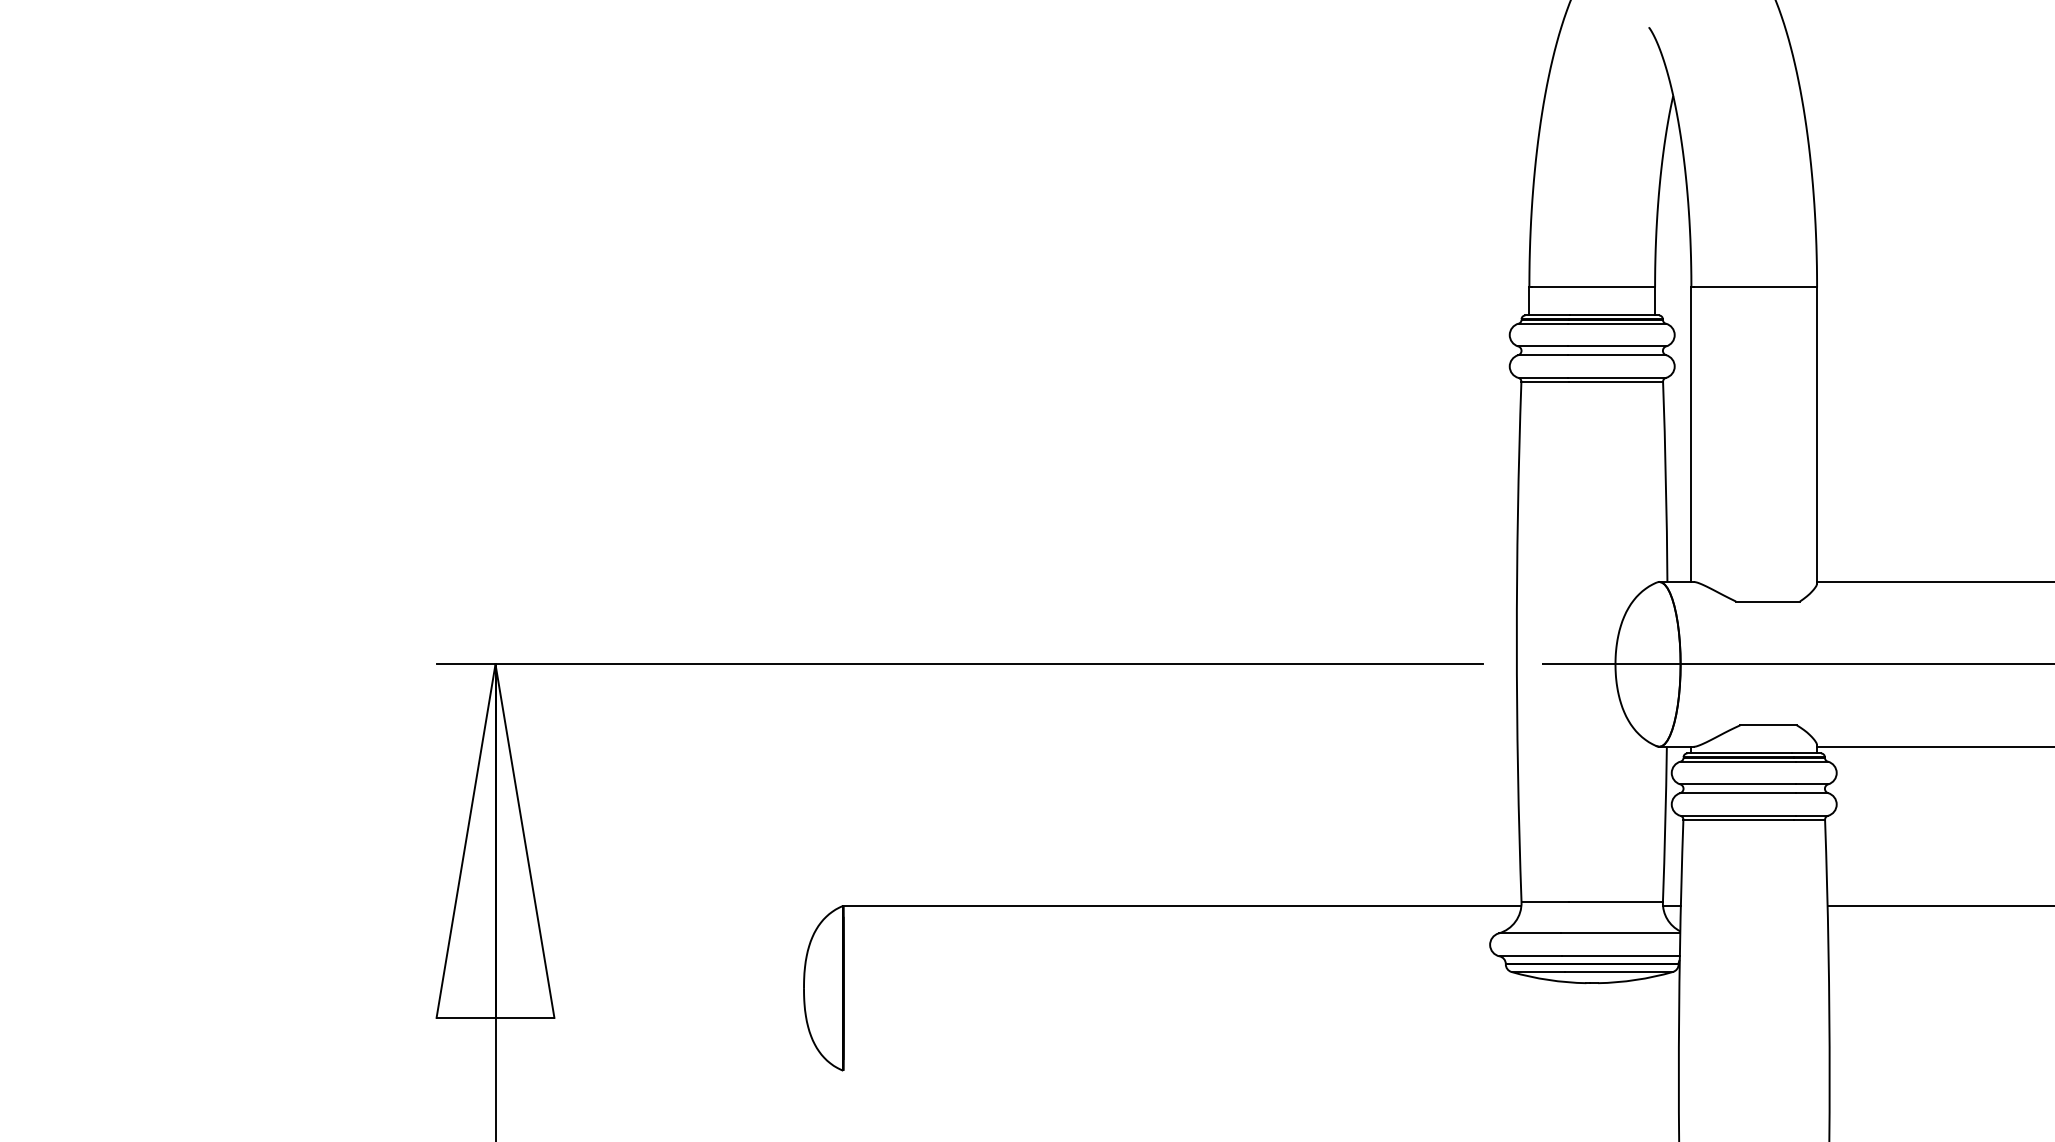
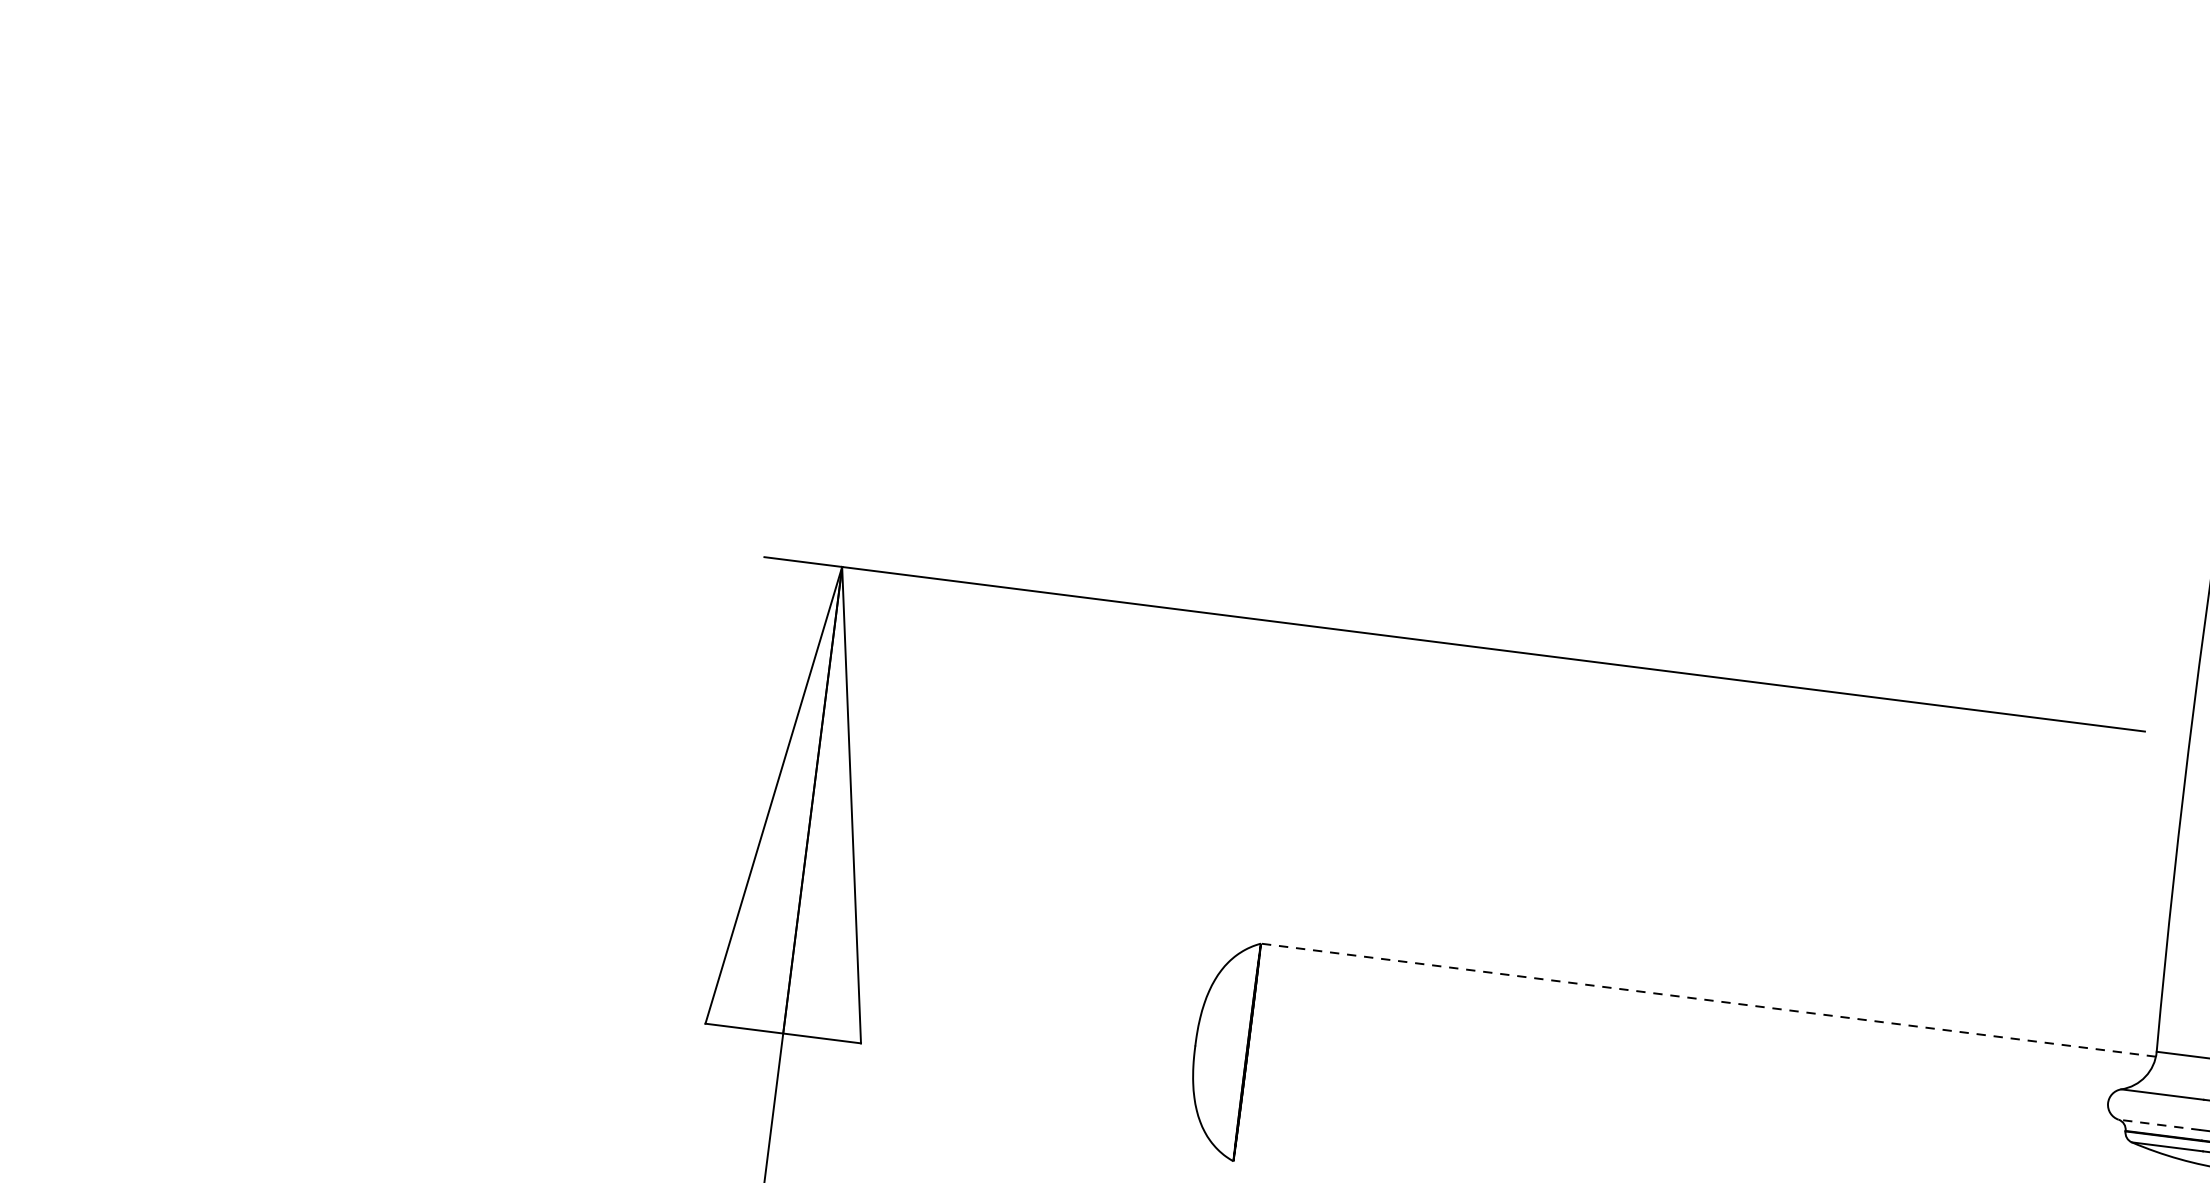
line: (1181, 905) -> (1707, 999), solid -> dashed
line: (1530, 956) -> (2159, 1125), solid -> dashed

